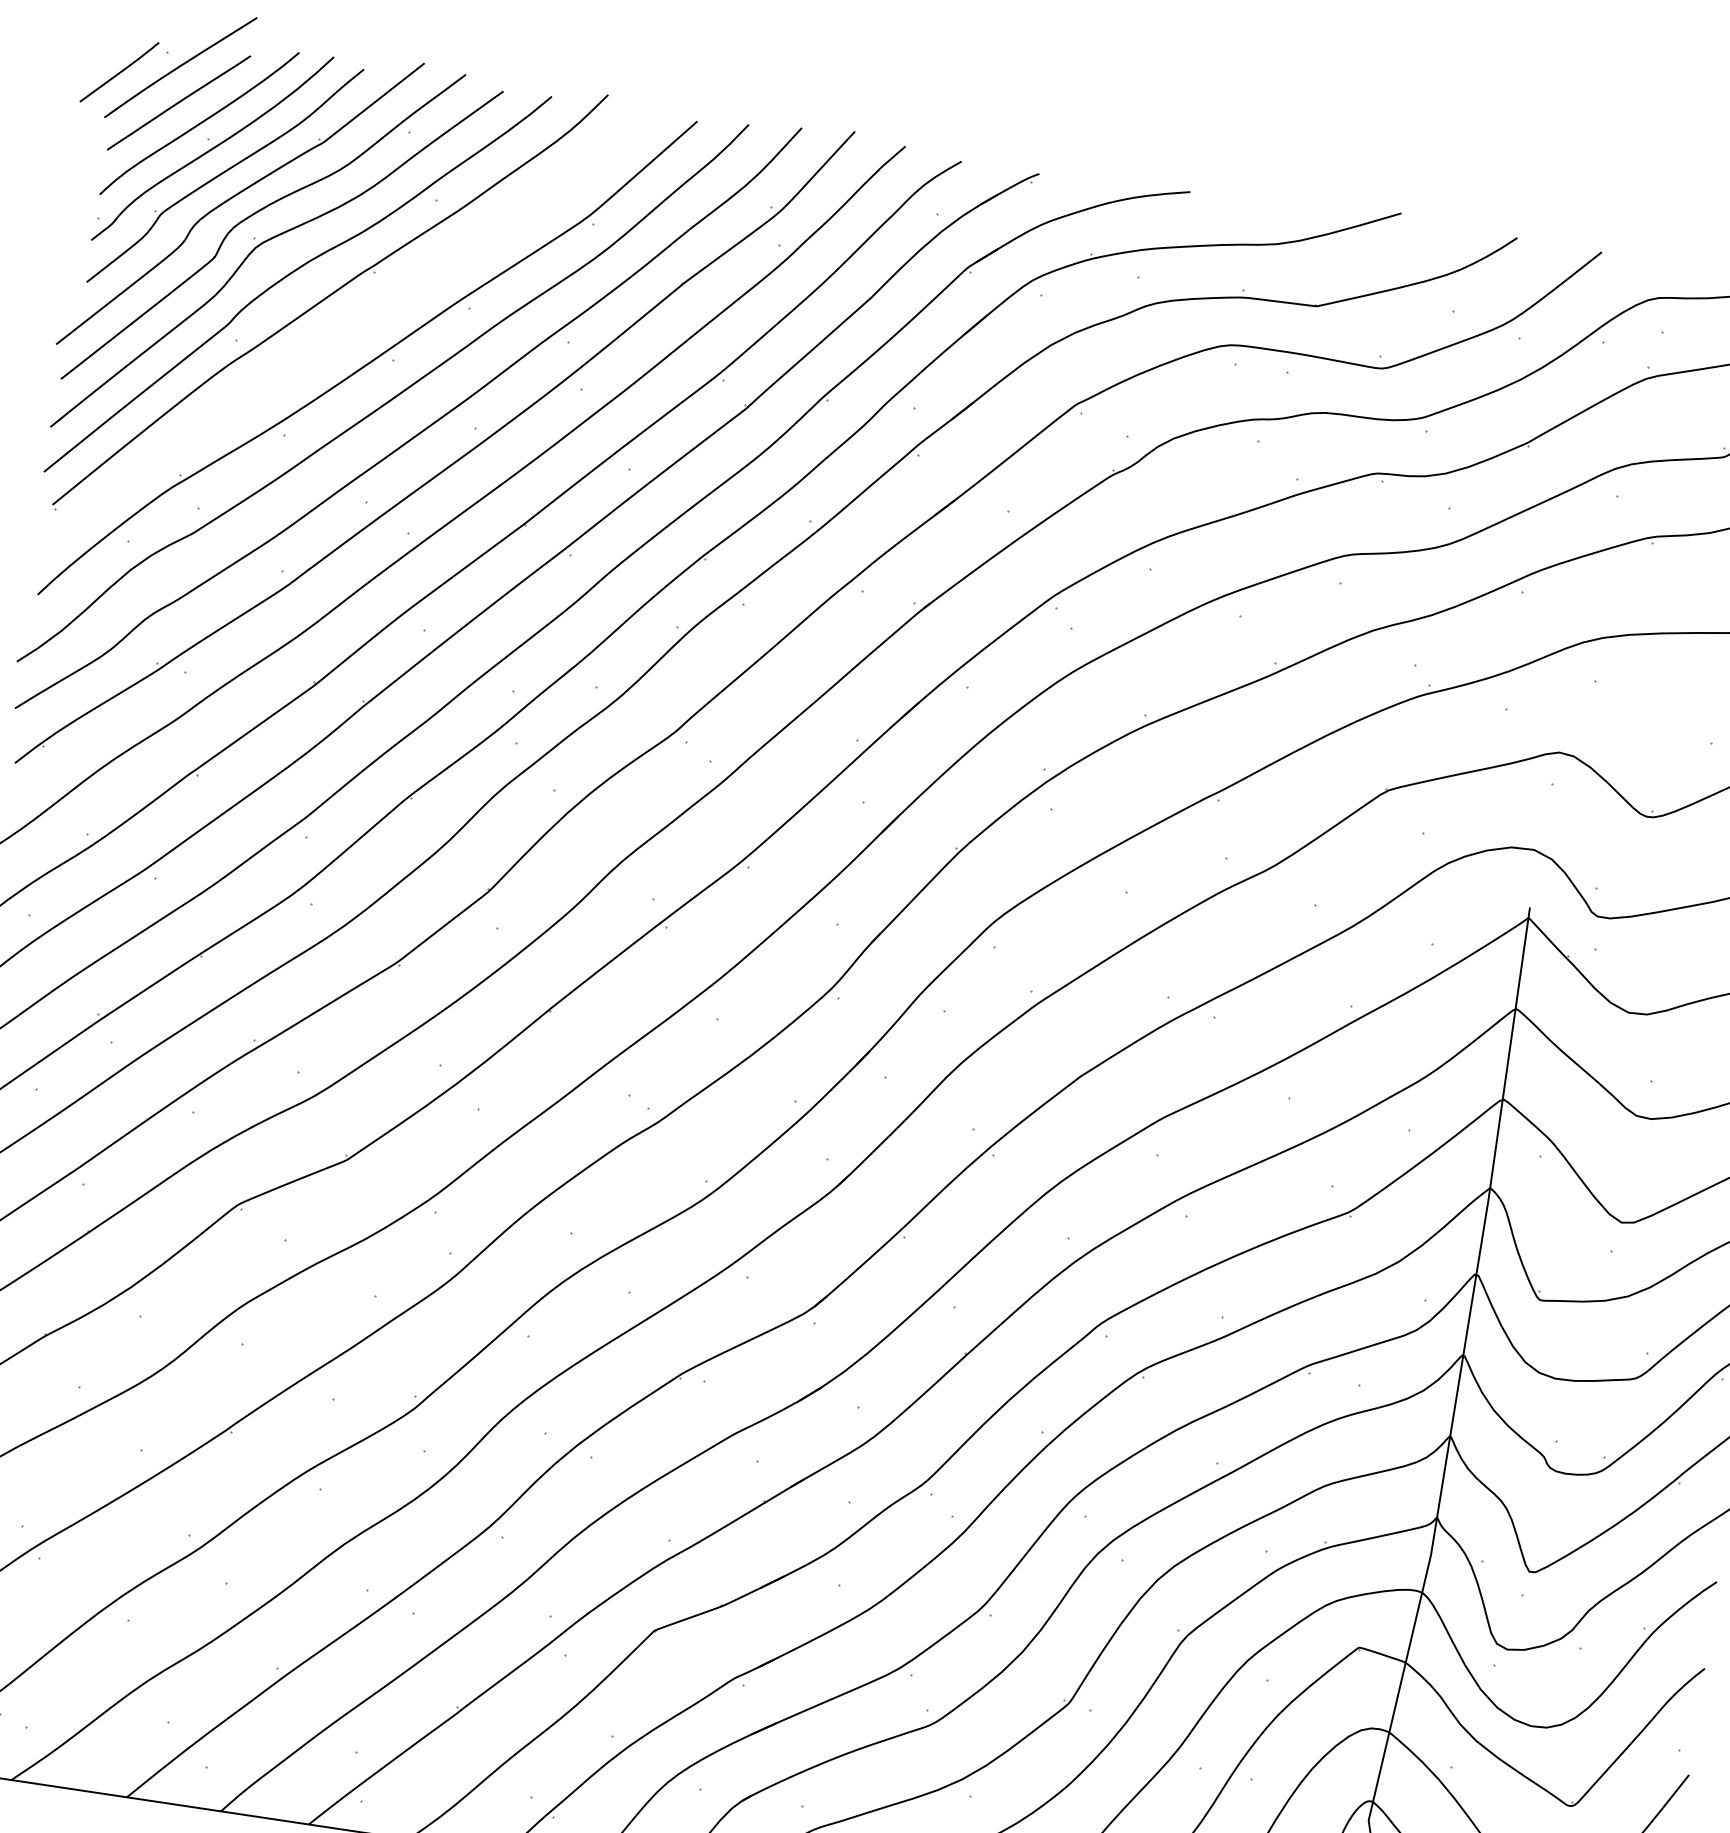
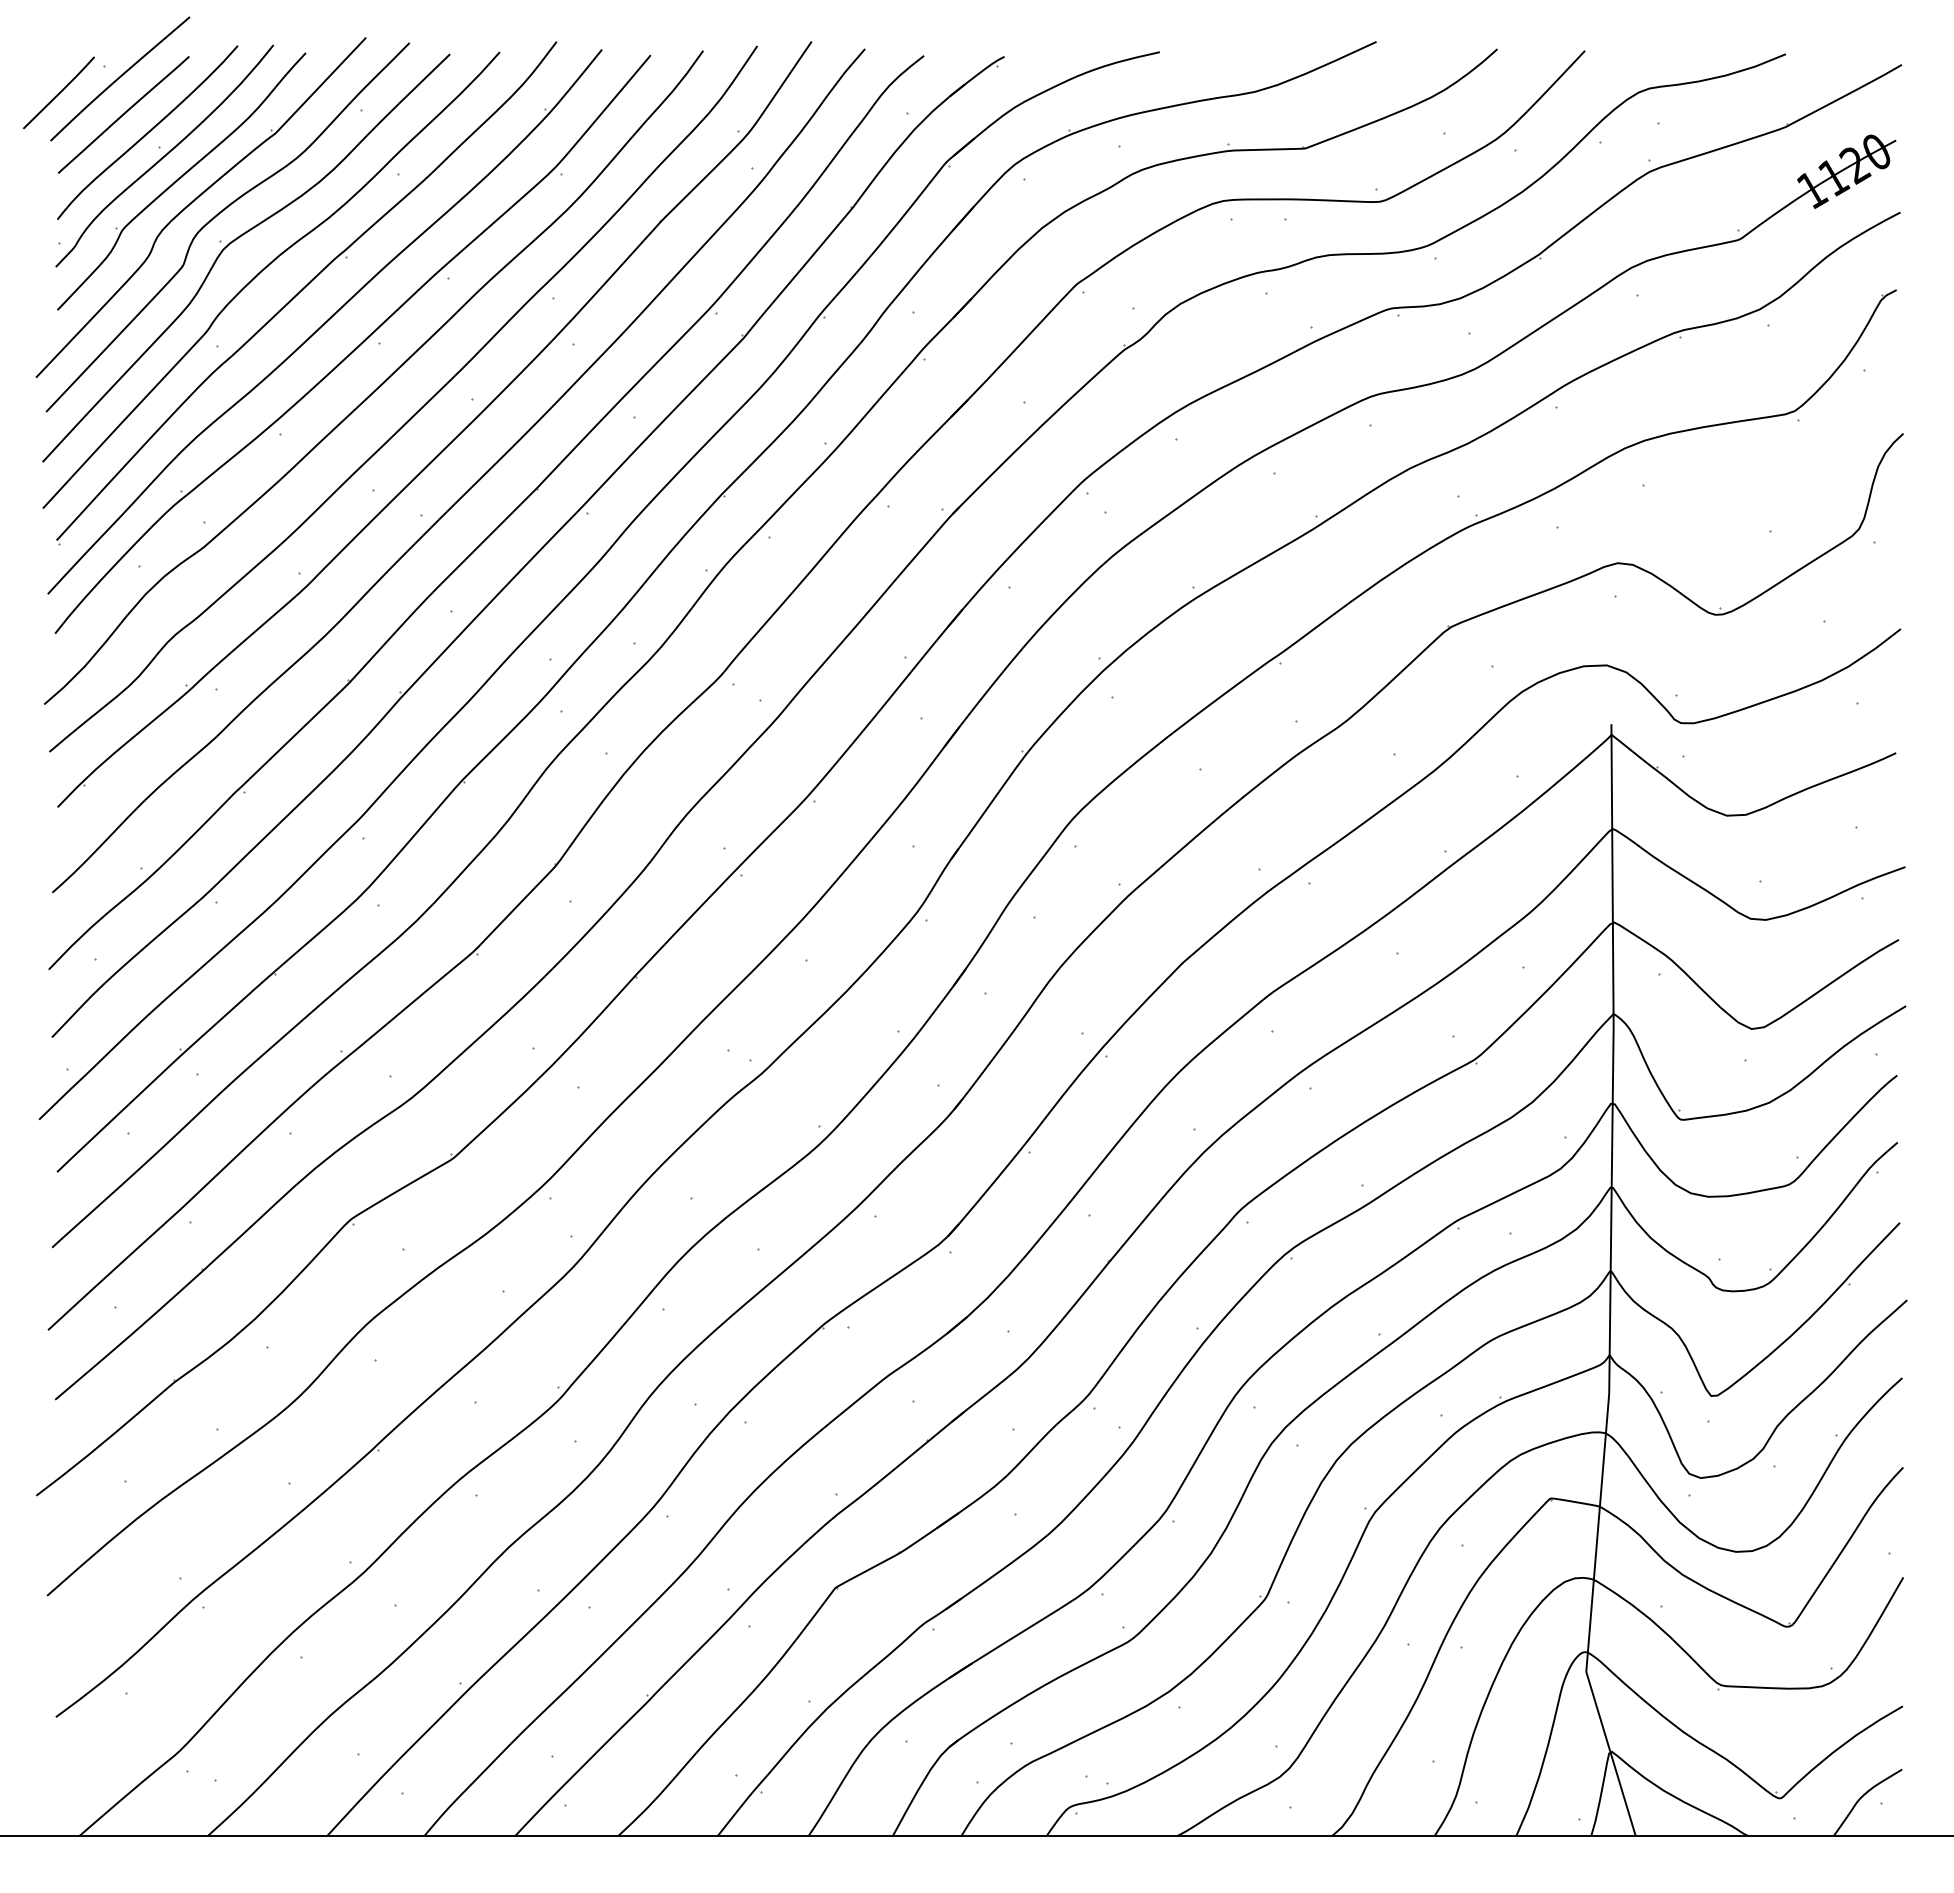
part: (343, 331) -> (324, 321), added

